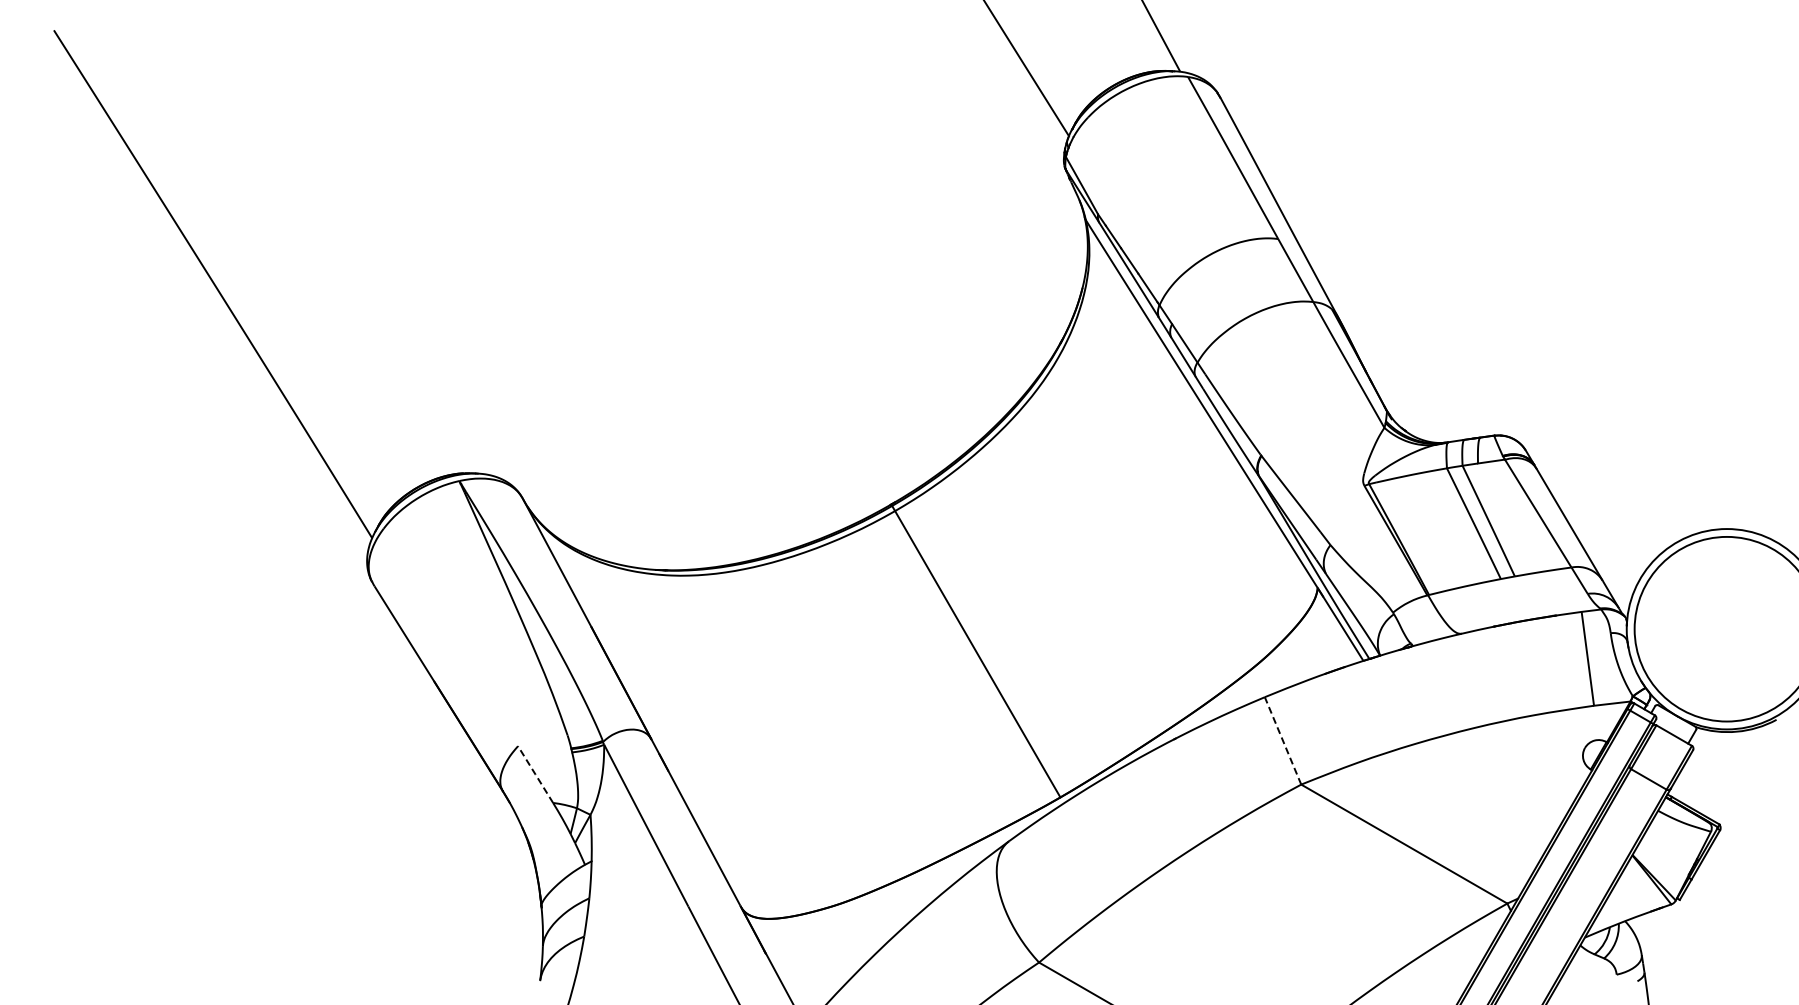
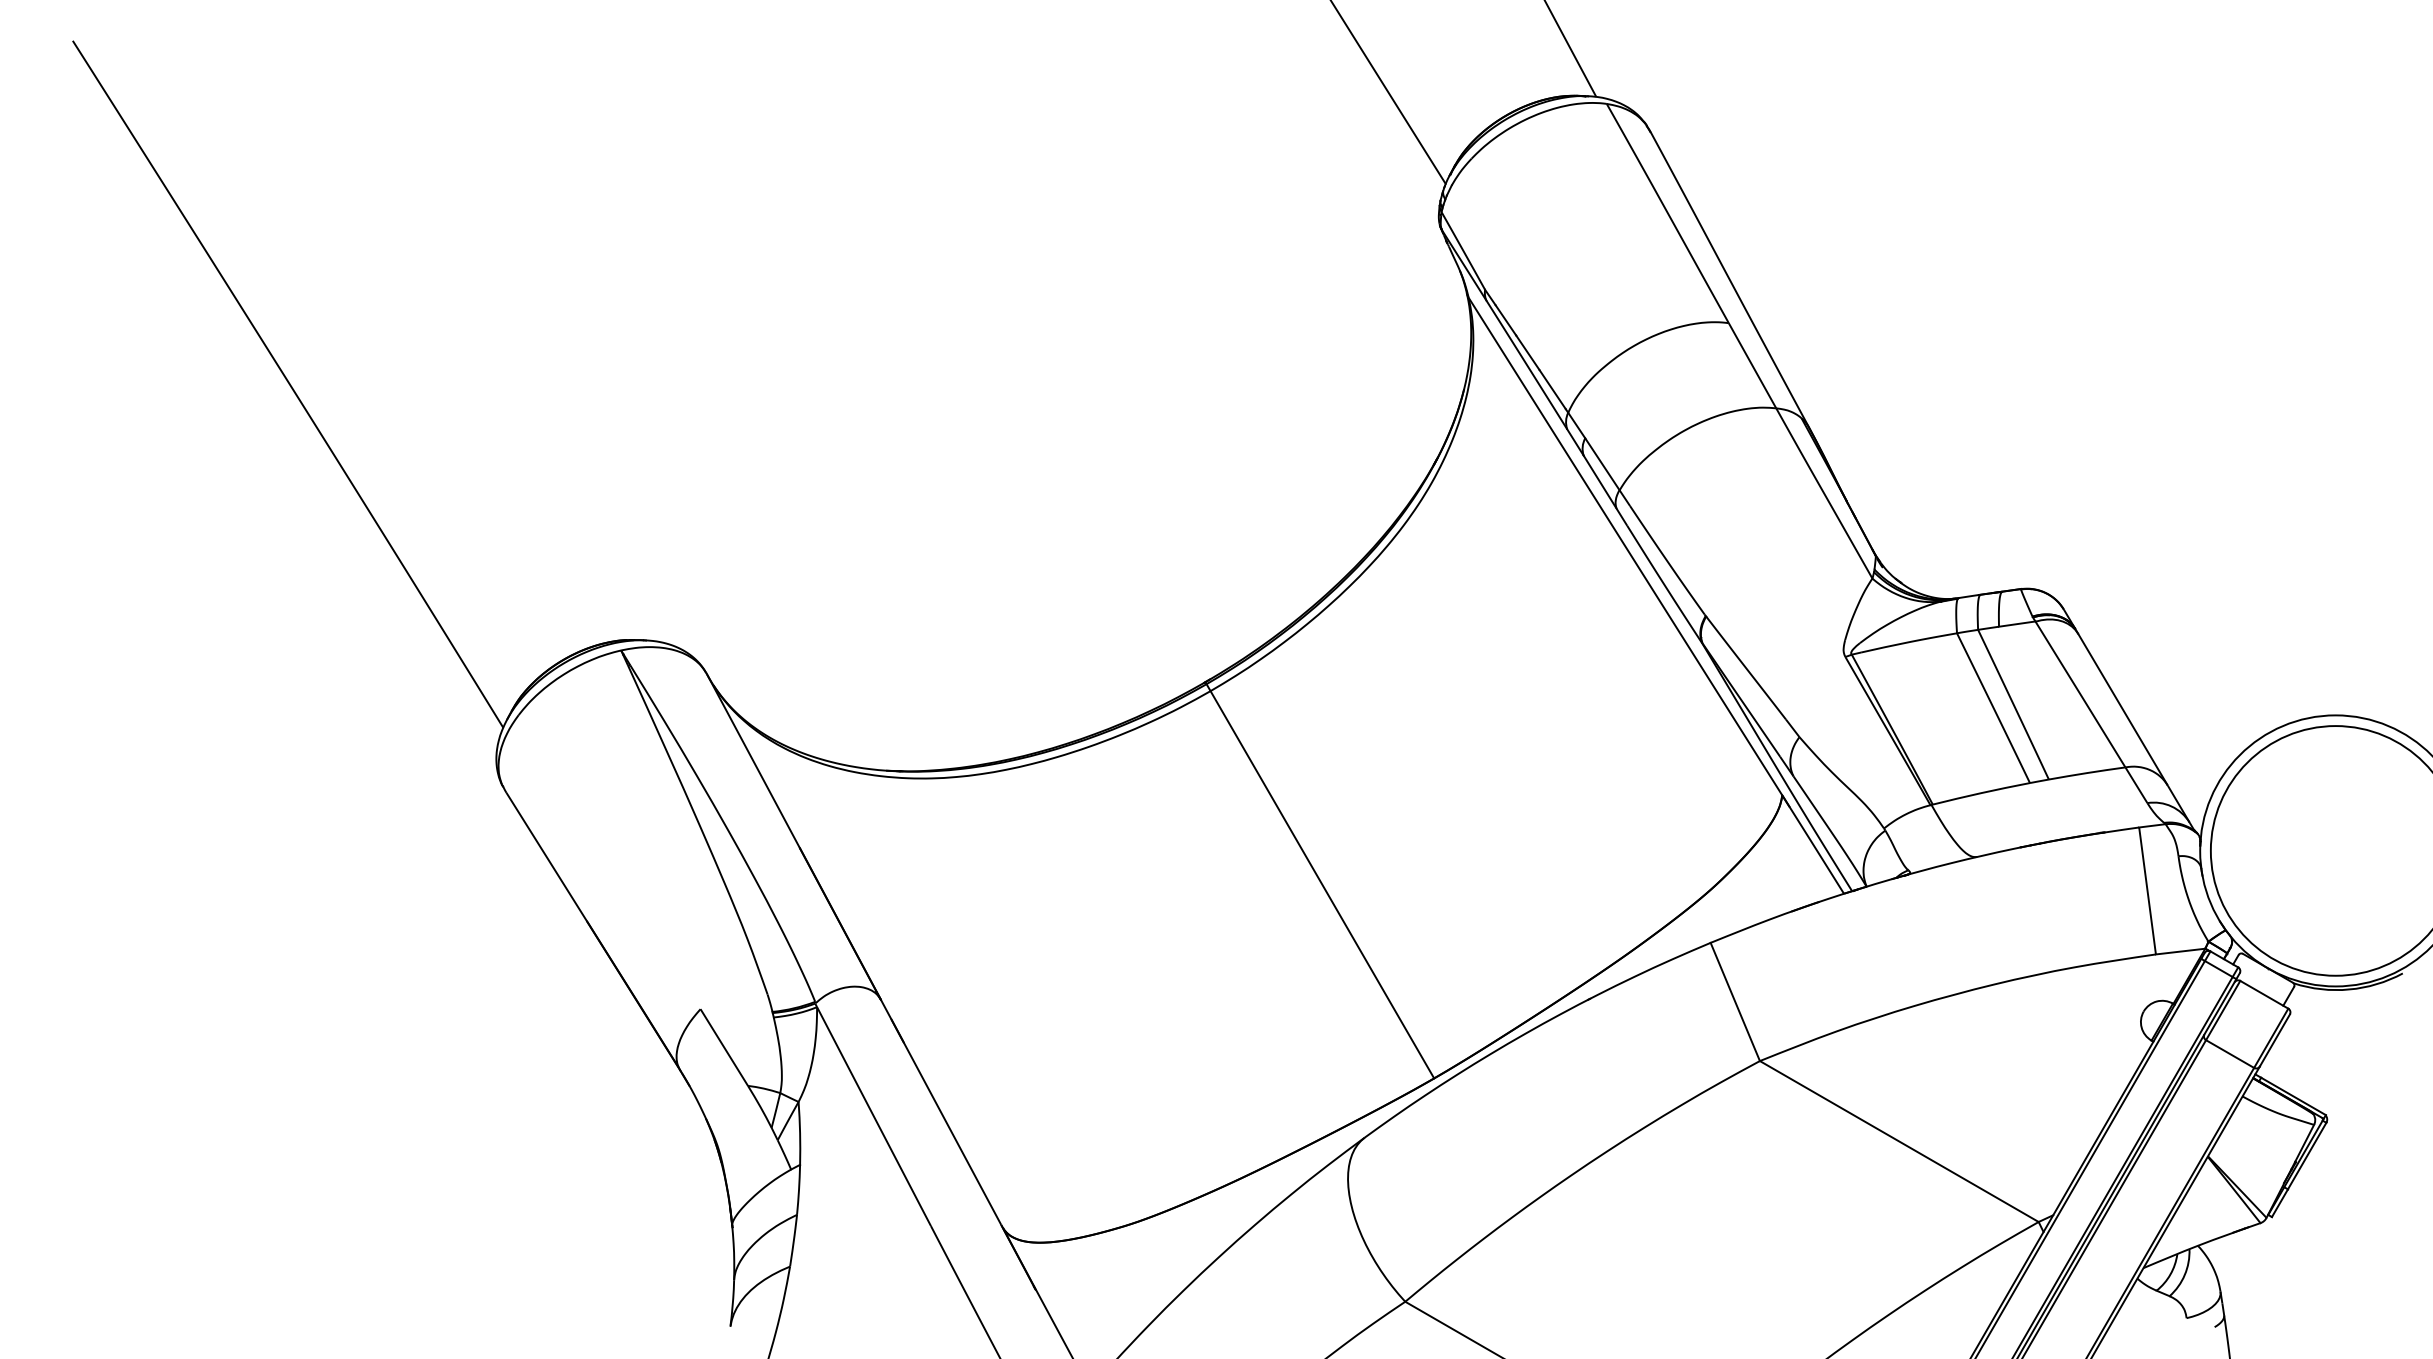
line: (1282, 740) -> (1734, 1001), dashed -> solid
line: (535, 774) -> (724, 1047), dashed -> solid

